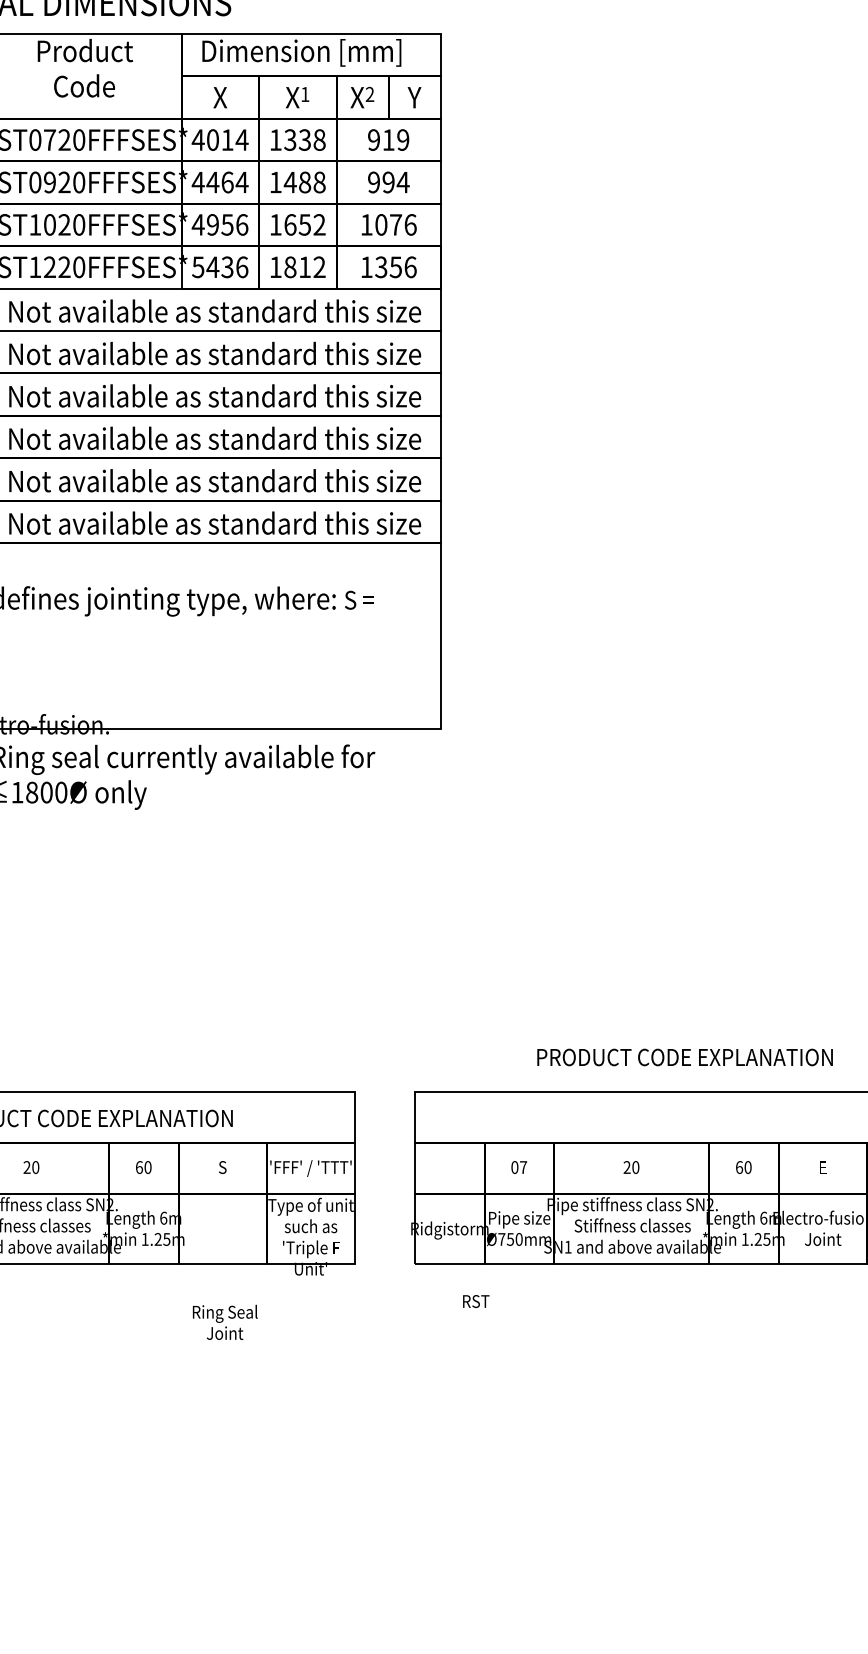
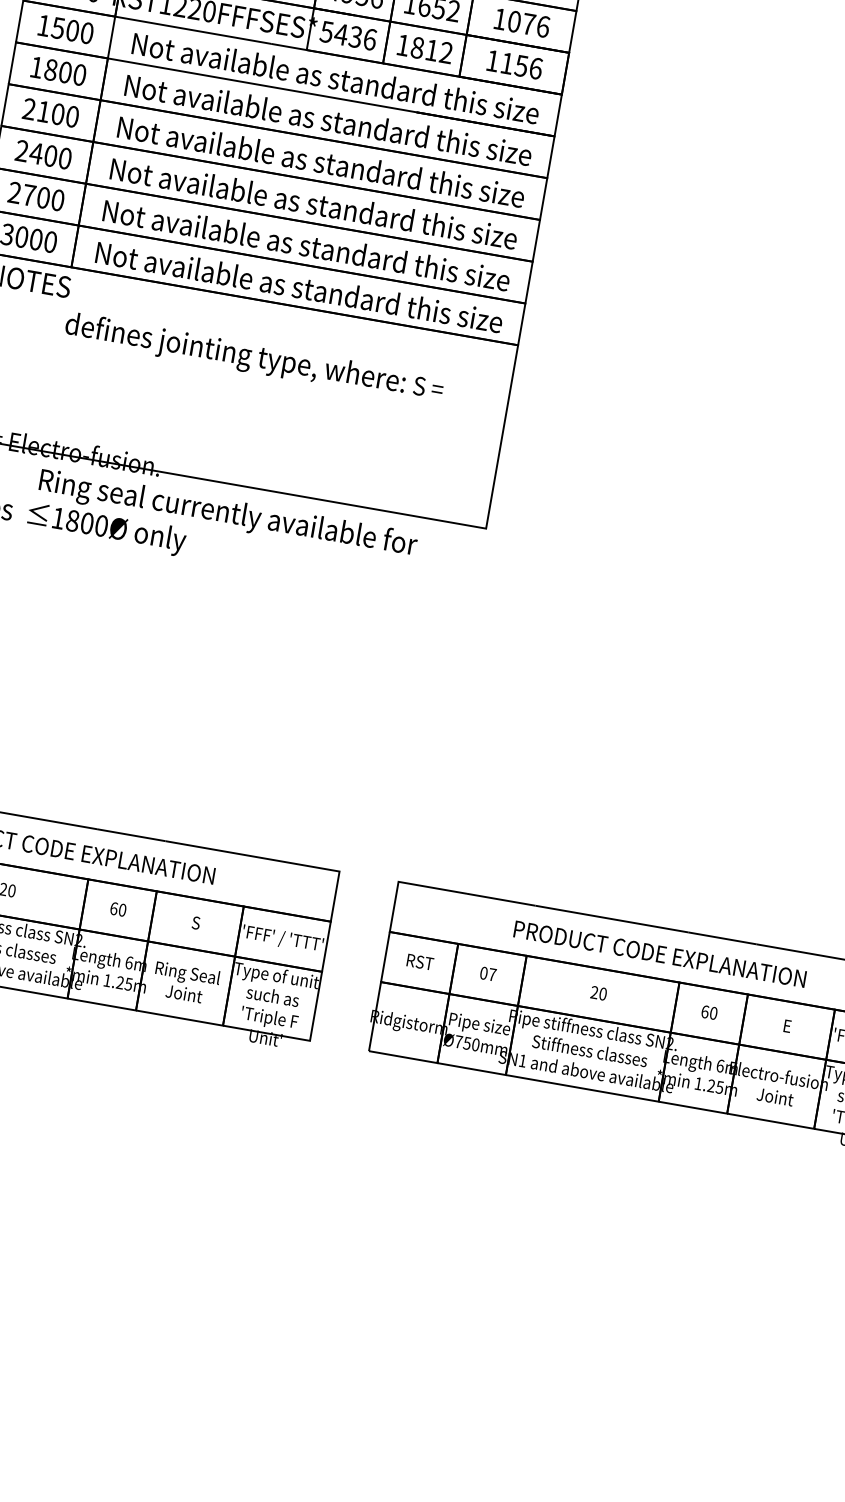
text: (381, 267) -> (507, 63), 1356 -> 1156
text: (684, 1057) -> (659, 954), moved
text: (476, 1301) -> (420, 962), moved
text: (224, 1321) -> (185, 982), moved

